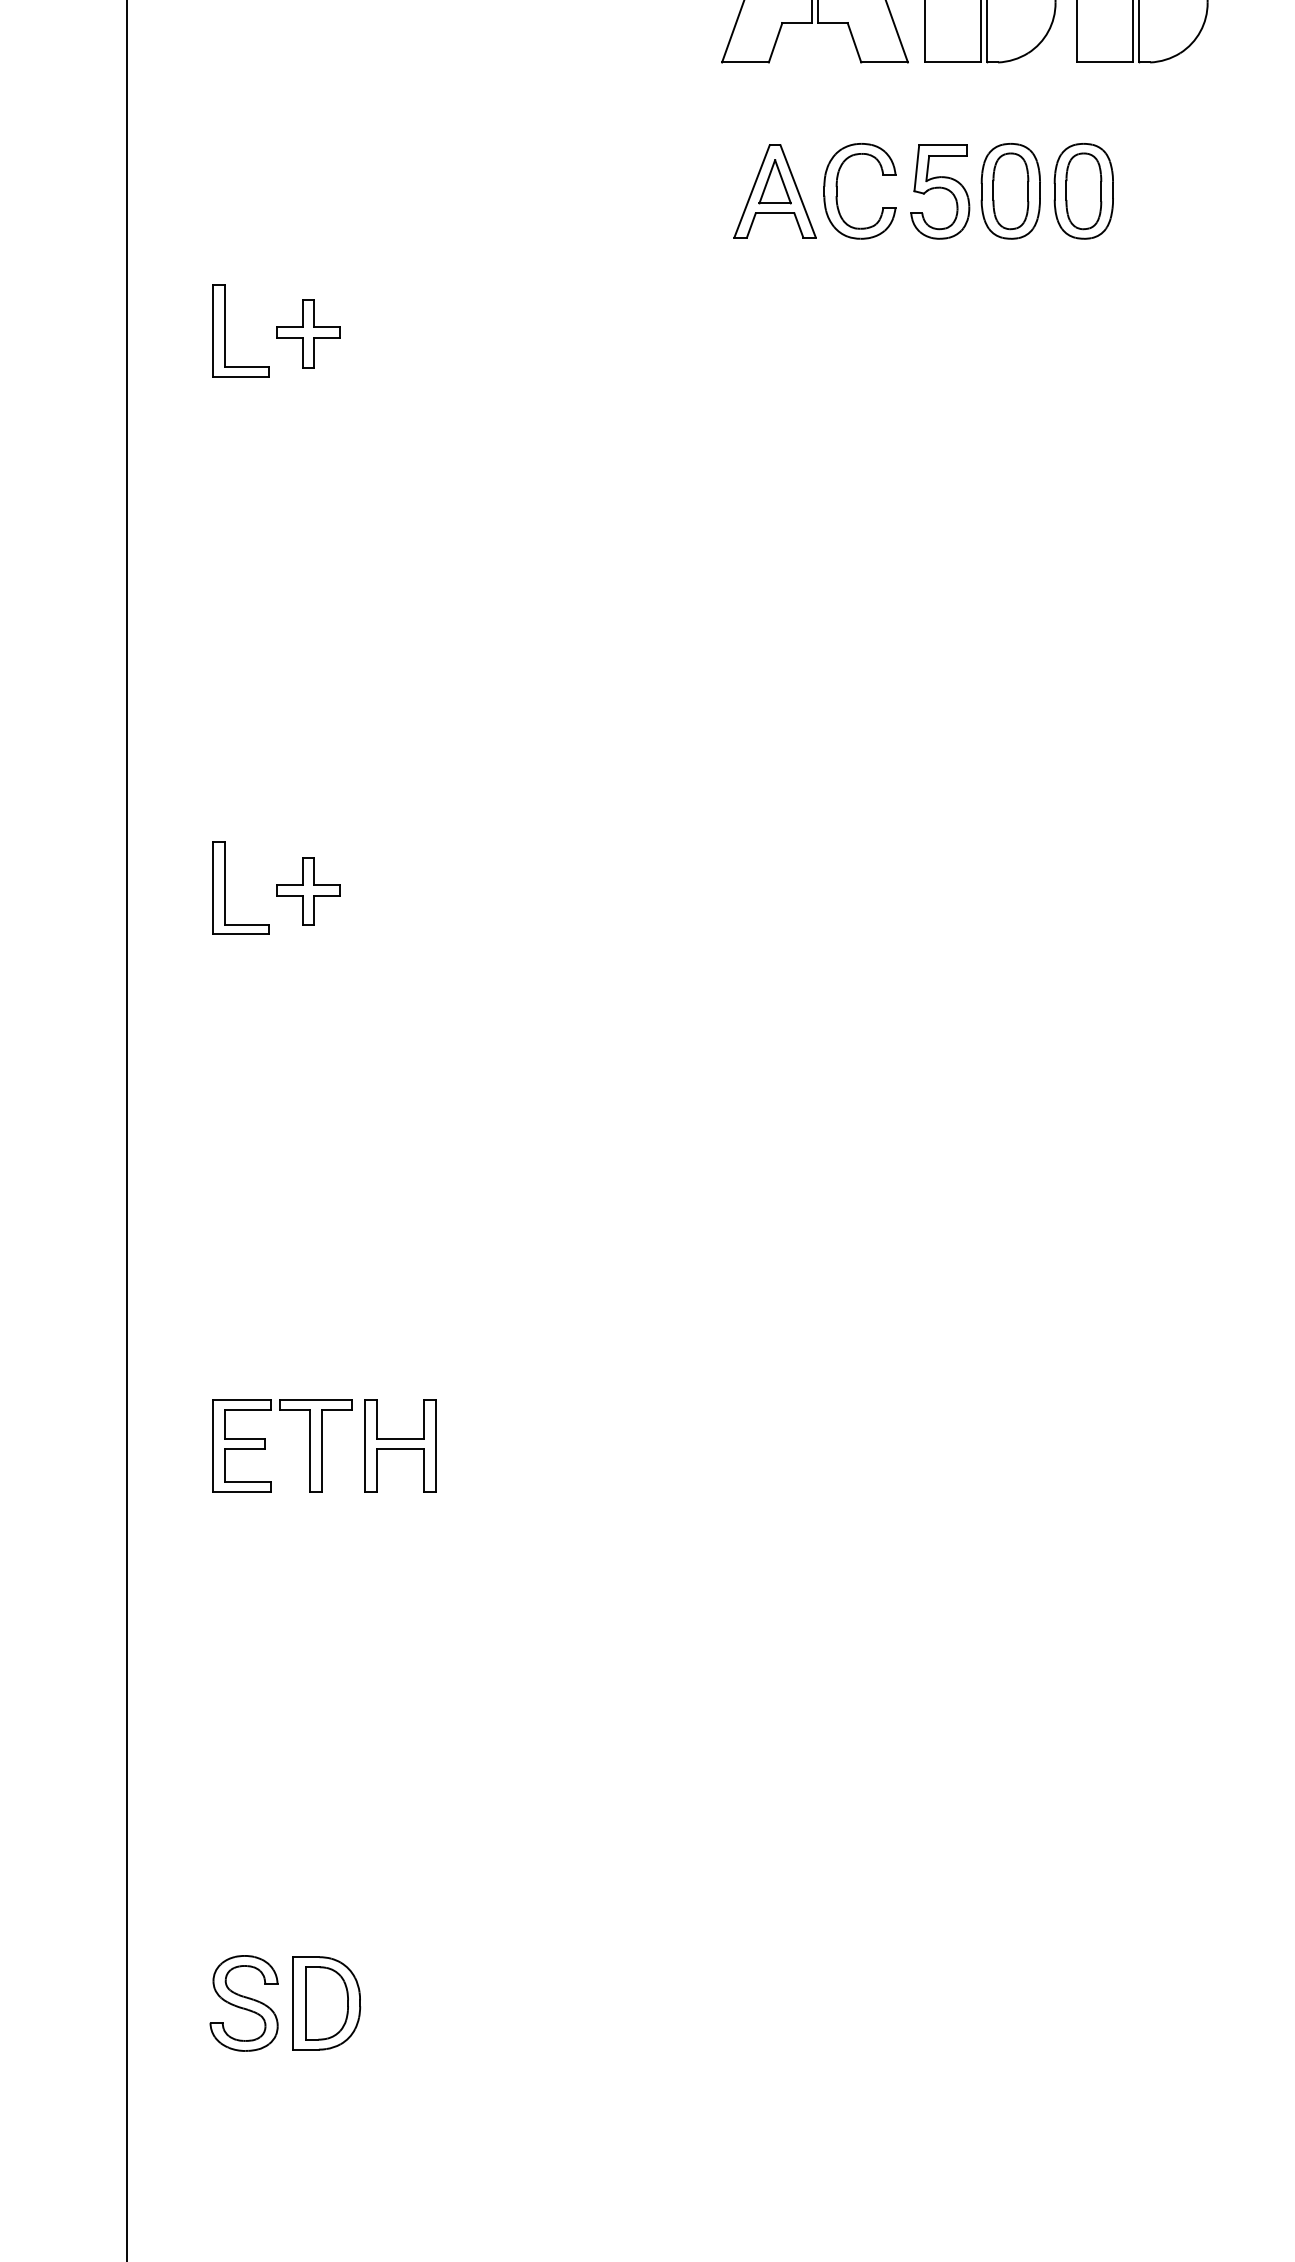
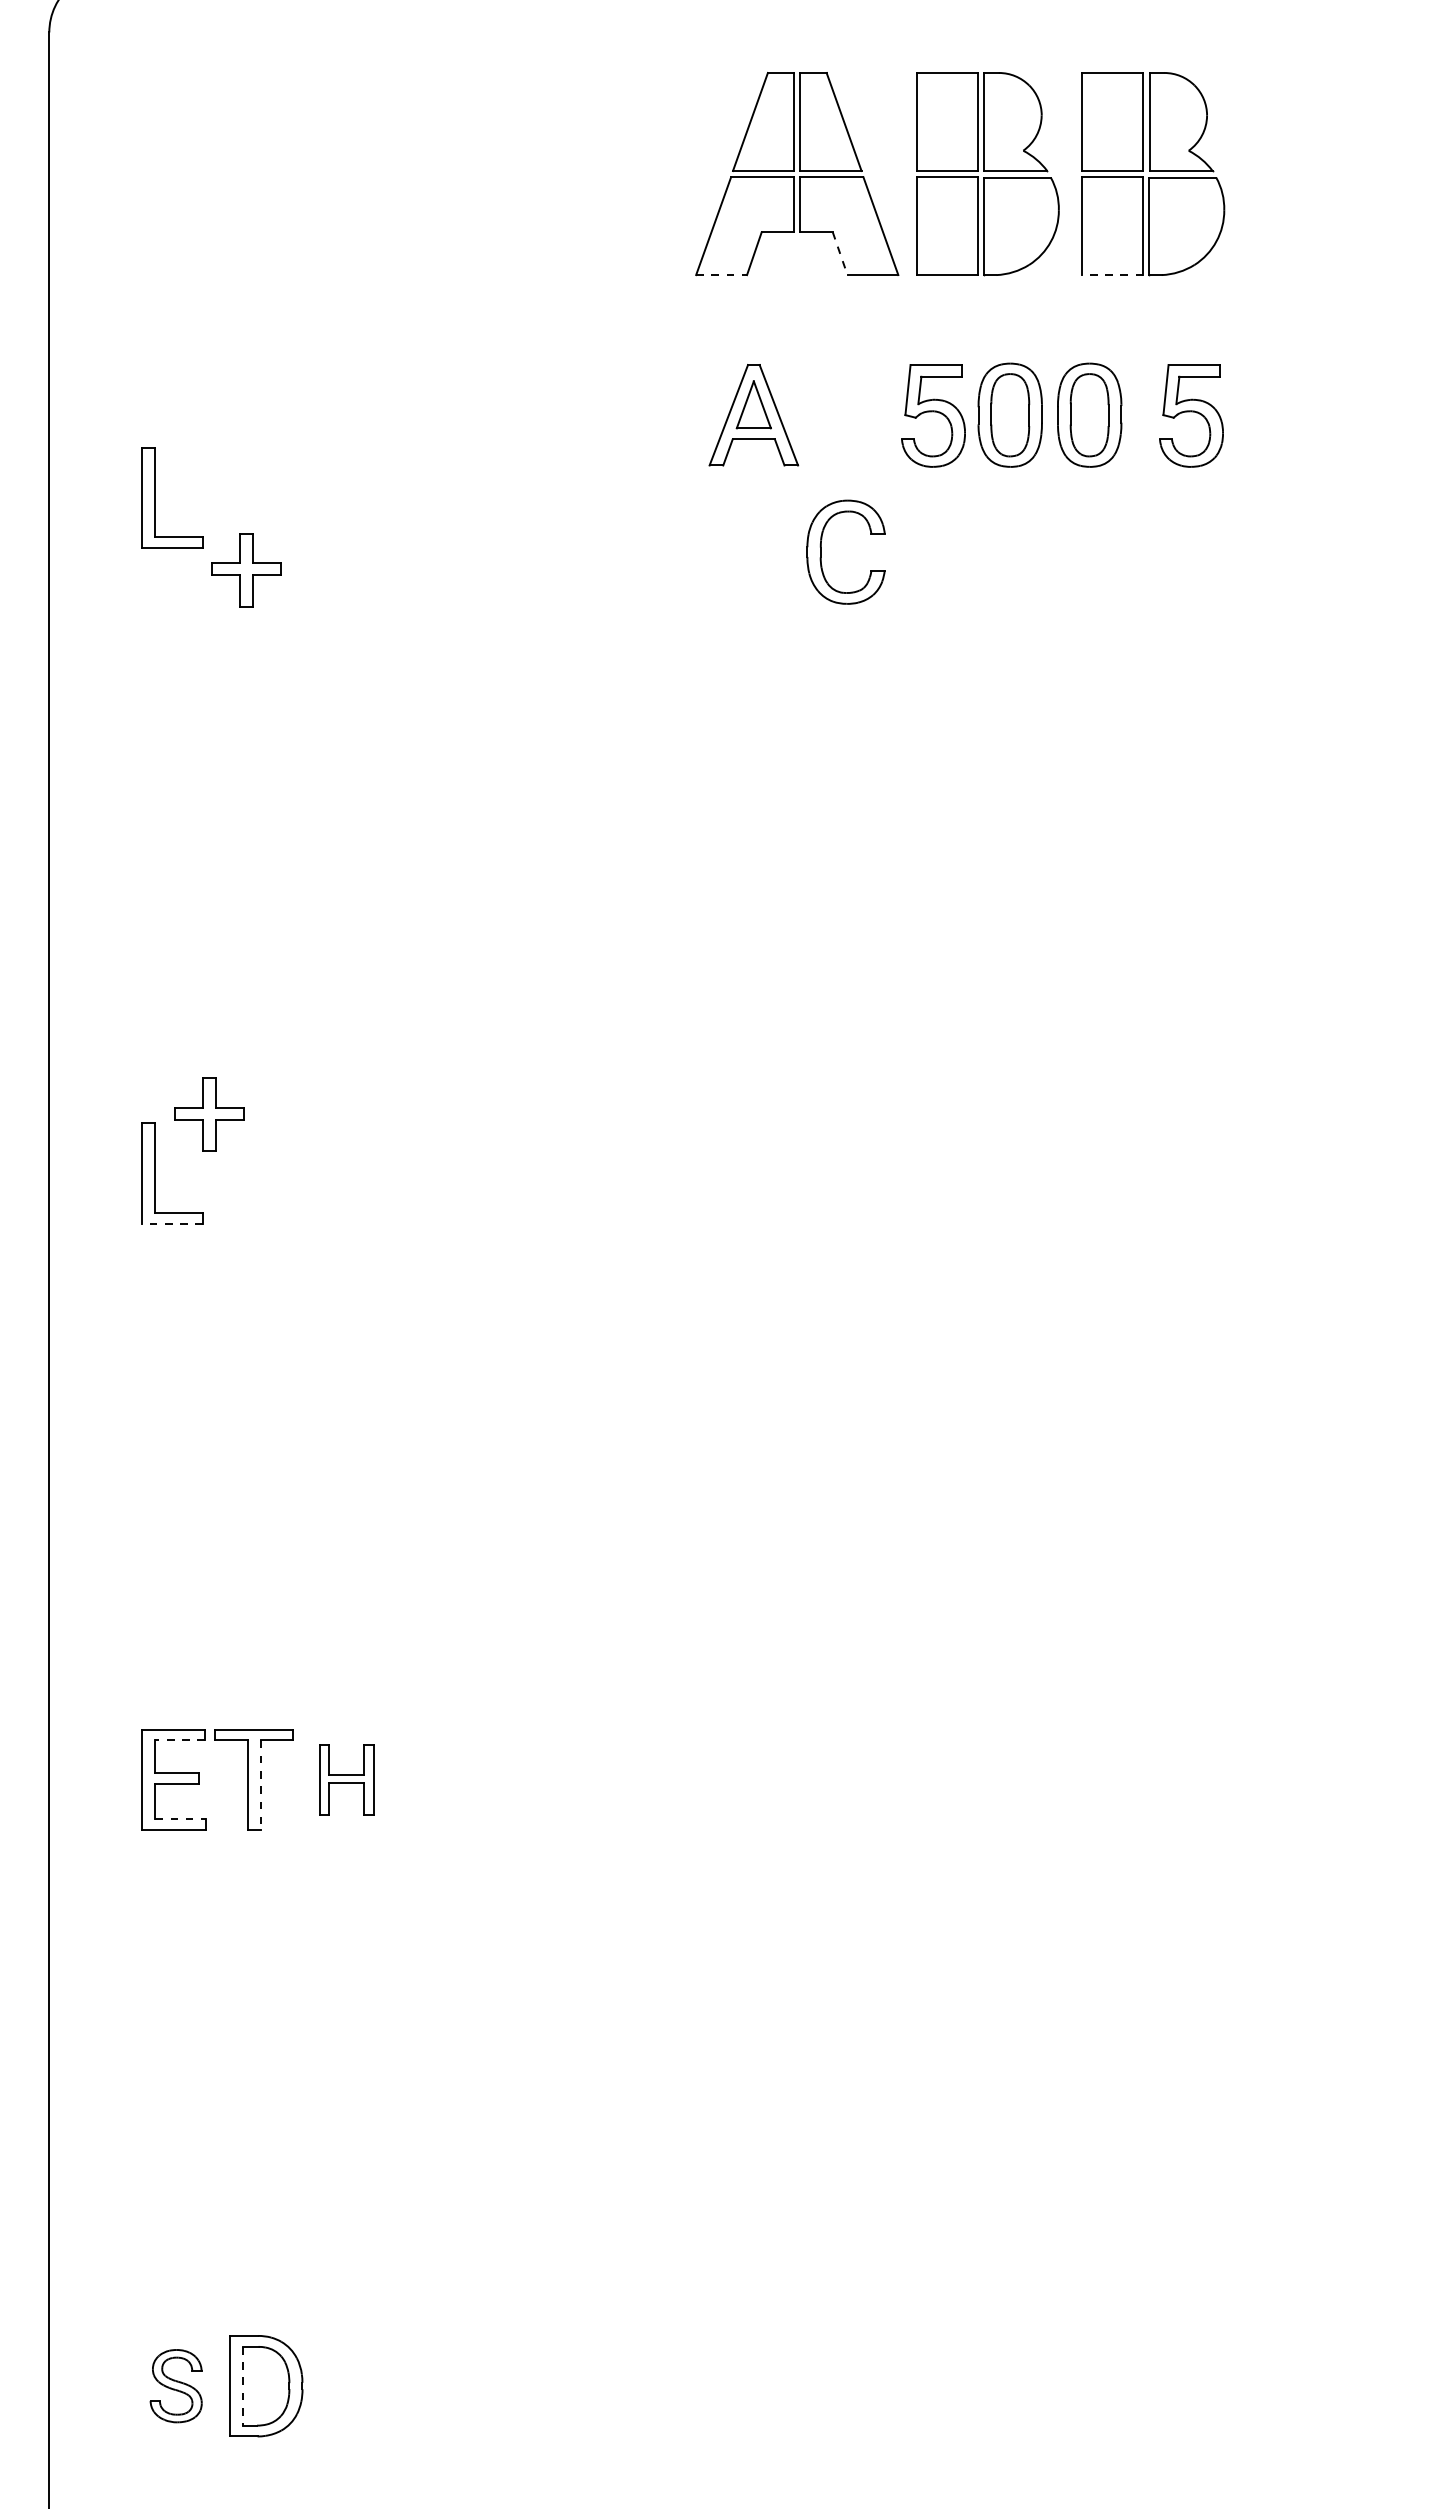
line: (854, 42) -> (840, 253), solid -> dashed
line: (746, 62) -> (722, 275), solid -> dashed
line: (1104, 62) -> (1112, 275), solid -> dashed
part: (837, 190) -> (821, 551), moved
part: (1177, 191) -> (1191, 415), added
part: (224, 330) -> (155, 497), moved
part: (308, 891) -> (209, 1114), moved
line: (240, 934) -> (172, 1223), solid -> dashed
line: (247, 1409) -> (180, 1740), solid -> dashed
part: (400, 1445) -> (346, 1779), size x0.7
line: (321, 1451) -> (260, 1785), solid -> dashed
line: (248, 1482) -> (181, 1819), solid -> dashed
part: (243, 2002) -> (175, 2385), size x0.7
line: (305, 2003) -> (243, 2386), solid -> dashed

